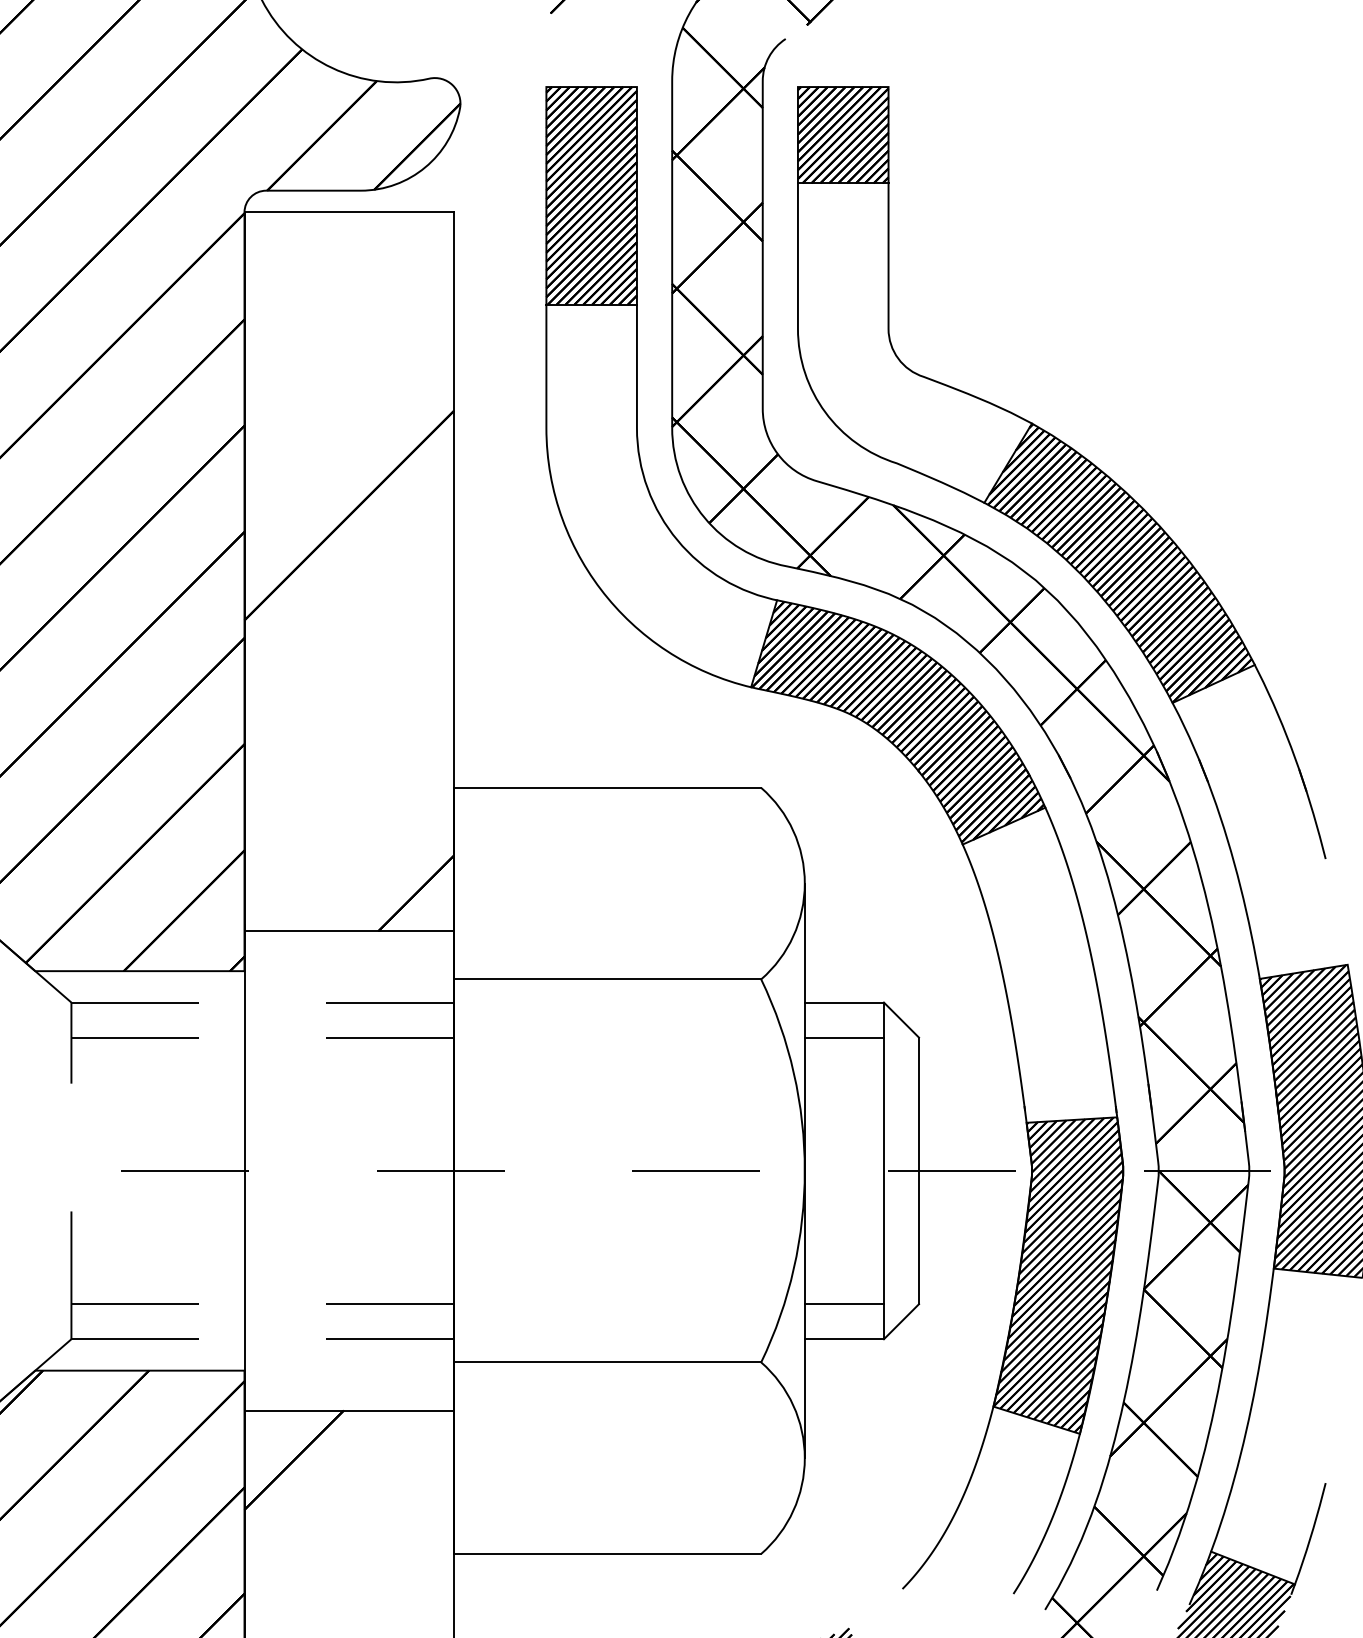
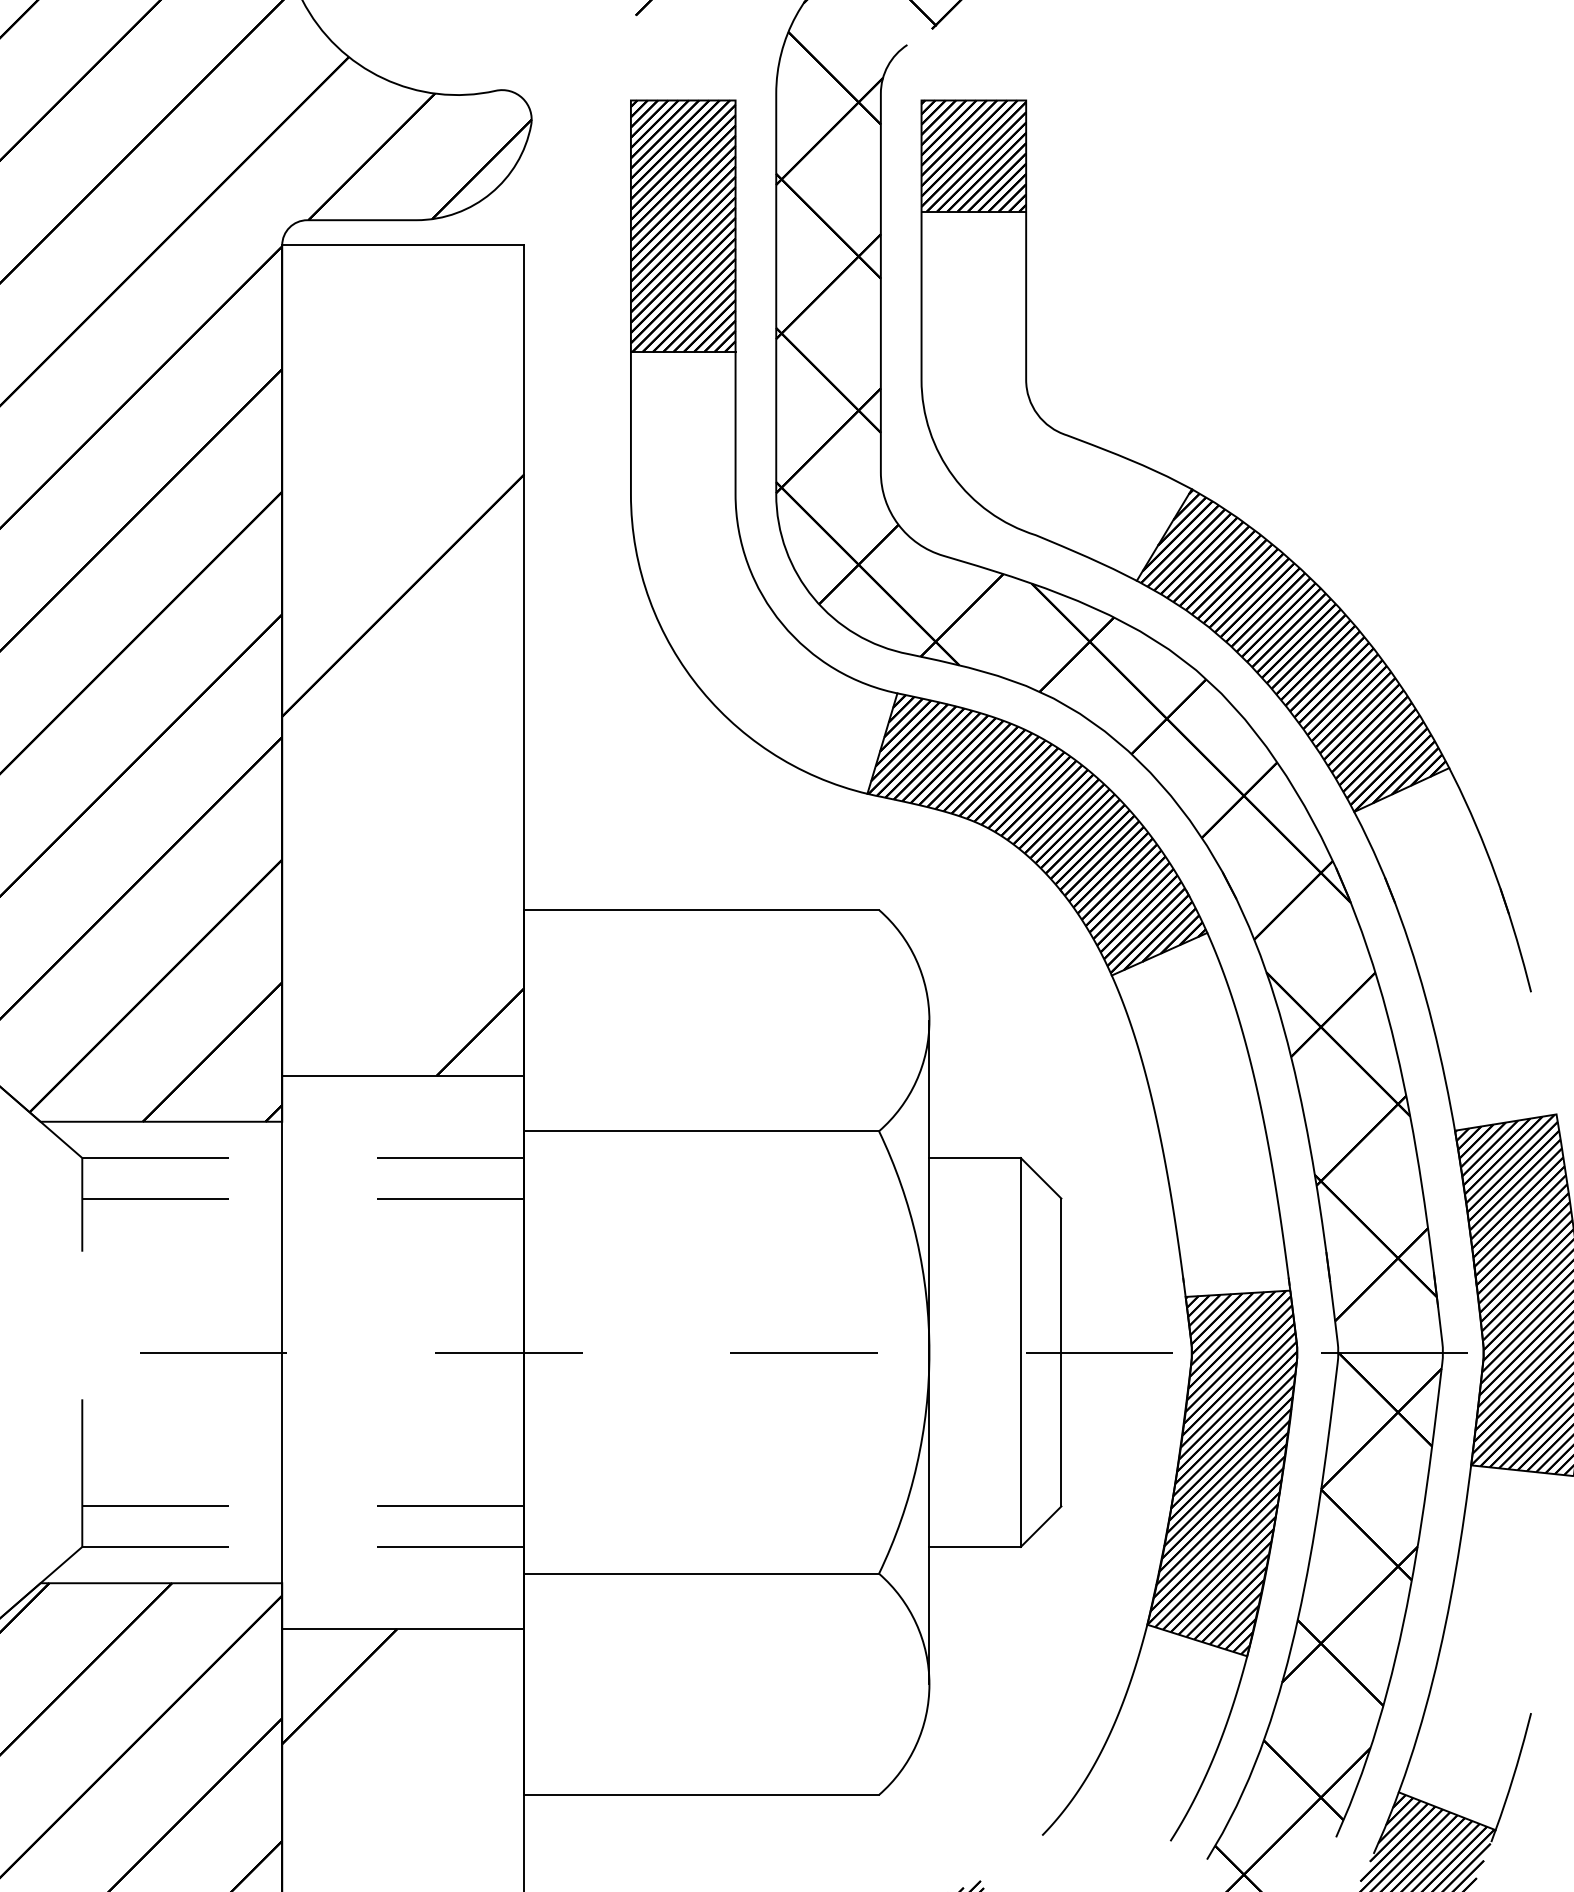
line: (843, 1037) -> (974, 1198), removed
line: (843, 1304) -> (974, 1506), removed

